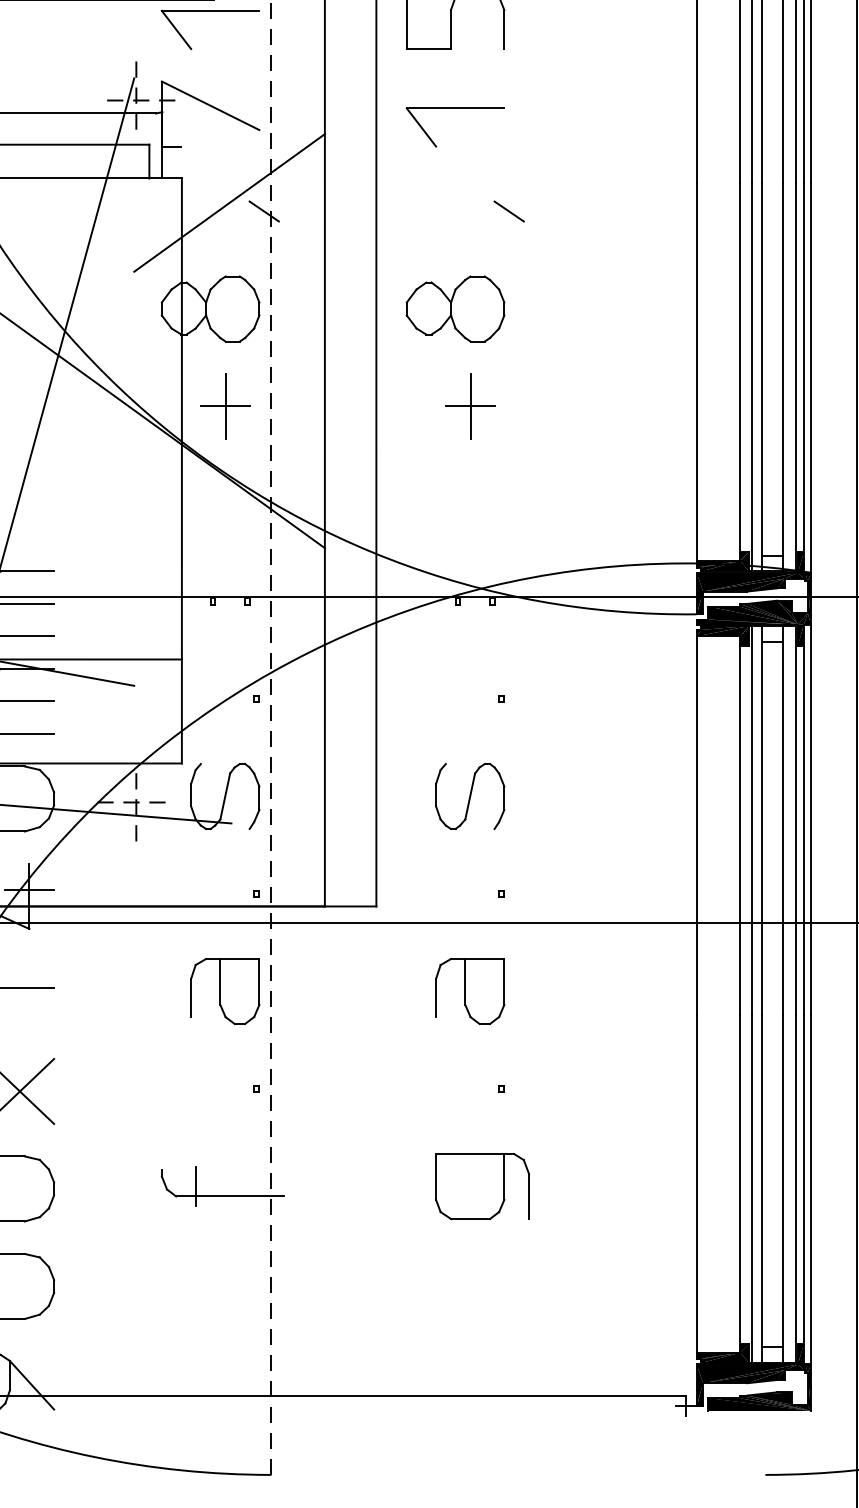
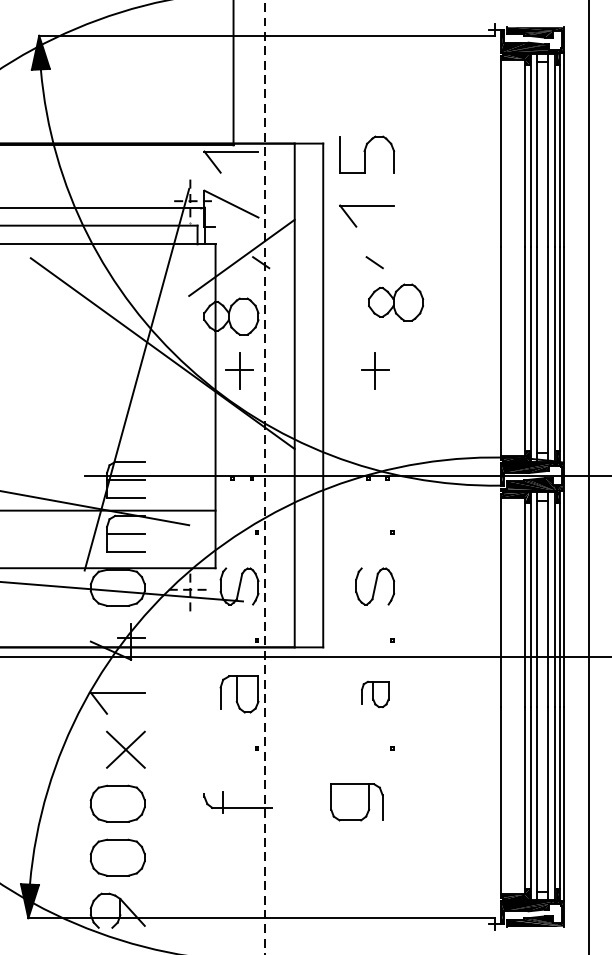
line: (508, 211) -> (374, 262), moved
part: (456, 308) -> (396, 302), moved
part: (470, 991) -> (375, 694), size x0.7
part: (481, 1186) -> (356, 802), moved

